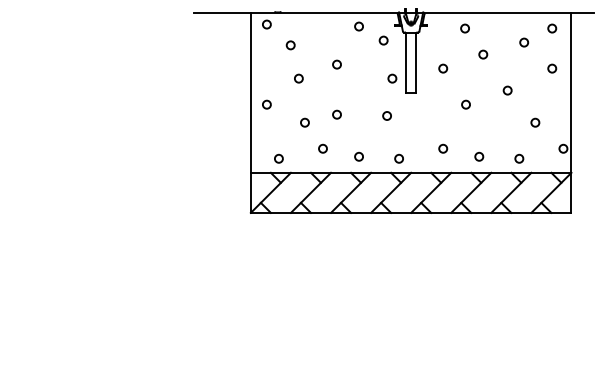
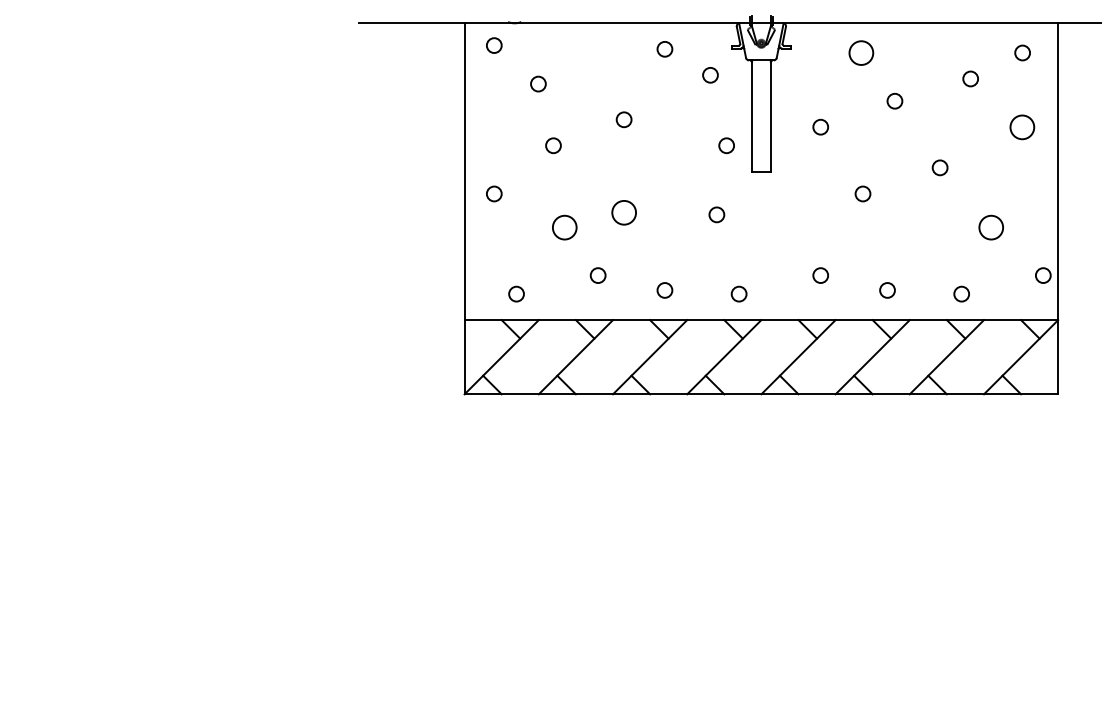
circle: (464, 28) -> (860, 52), size x1.6
circle: (552, 68) -> (1023, 126), size x1.6
circle: (336, 114) -> (623, 212), size x1.6
circle: (304, 122) -> (563, 226), size x1.6
circle: (535, 122) -> (991, 226), size x1.6

